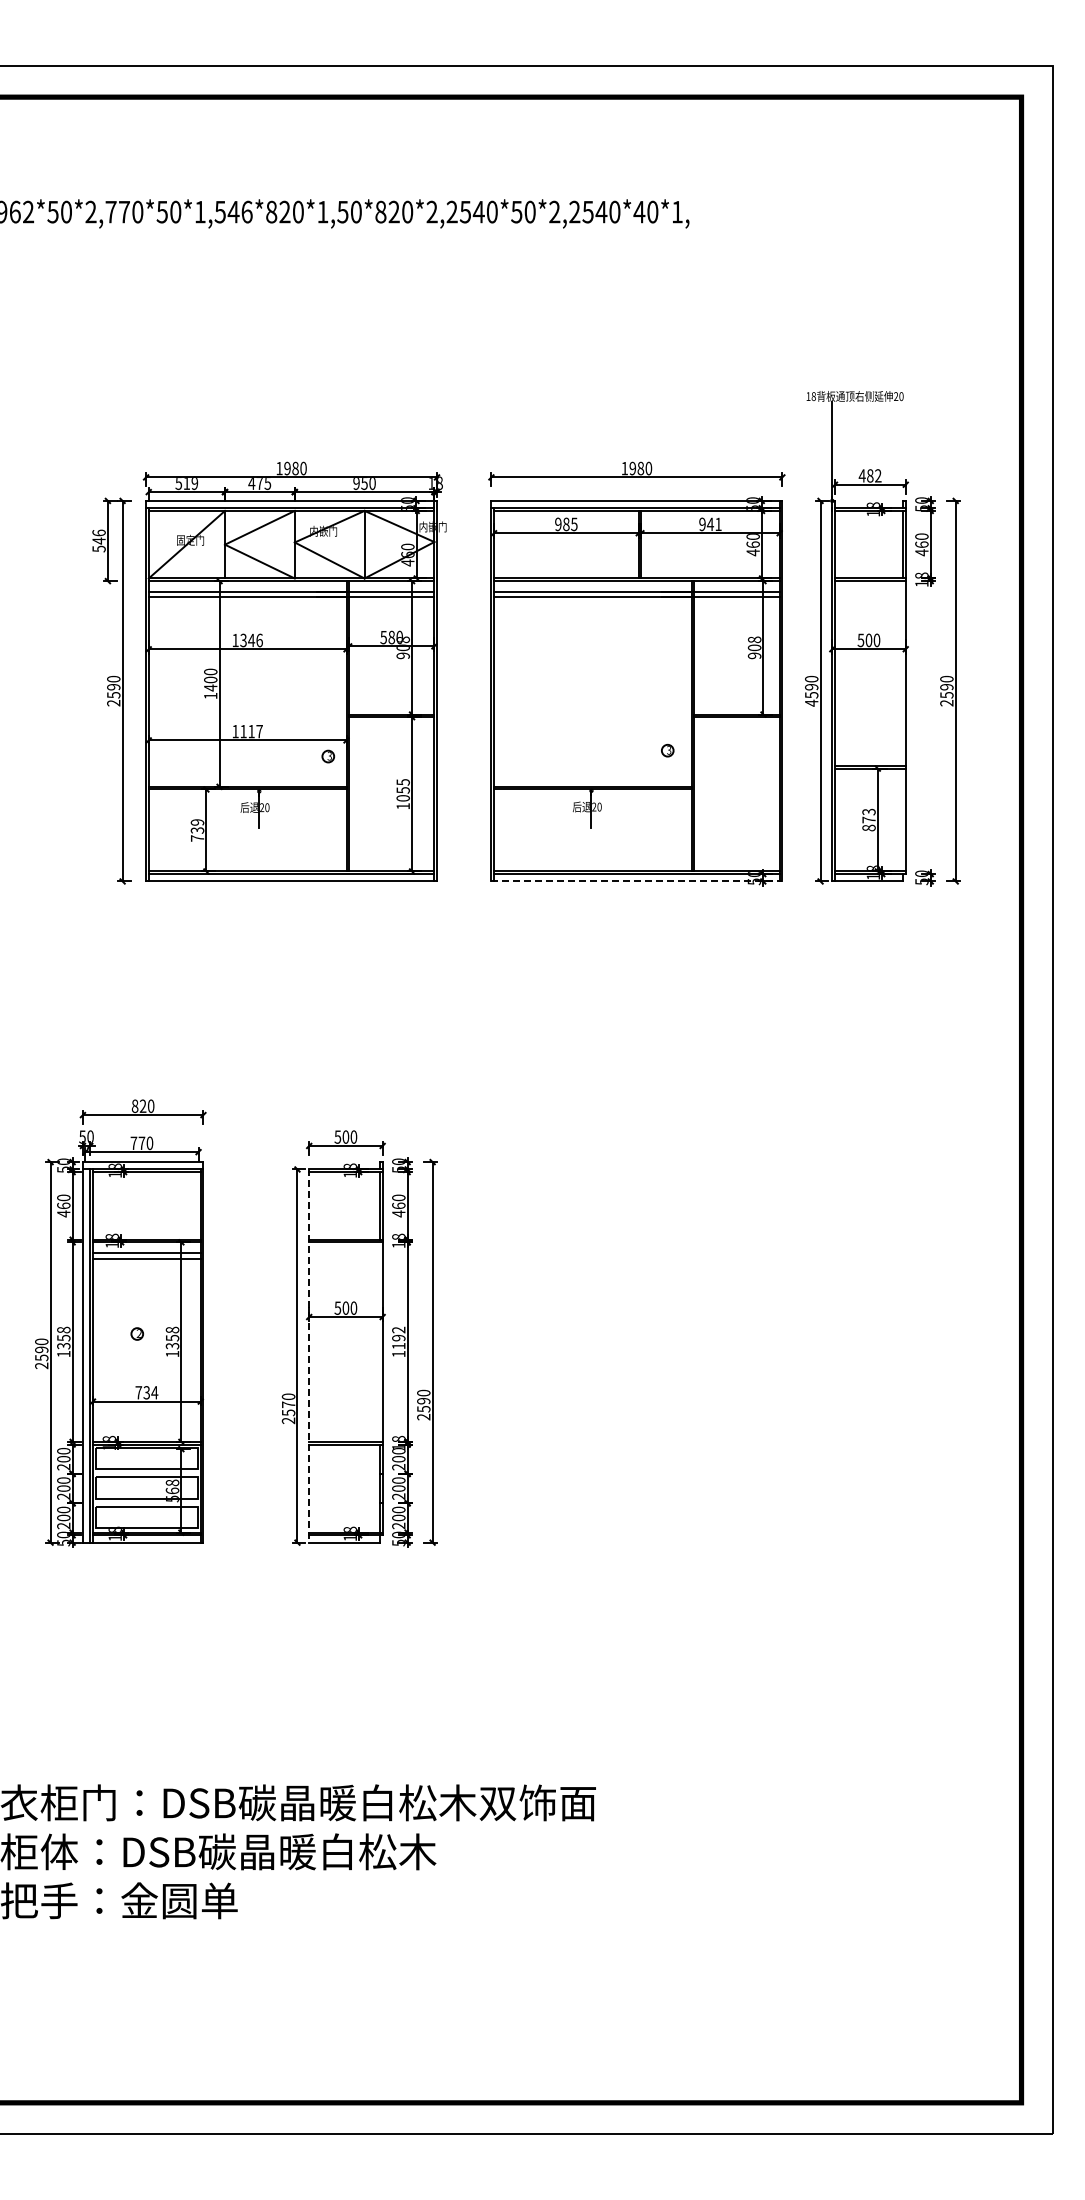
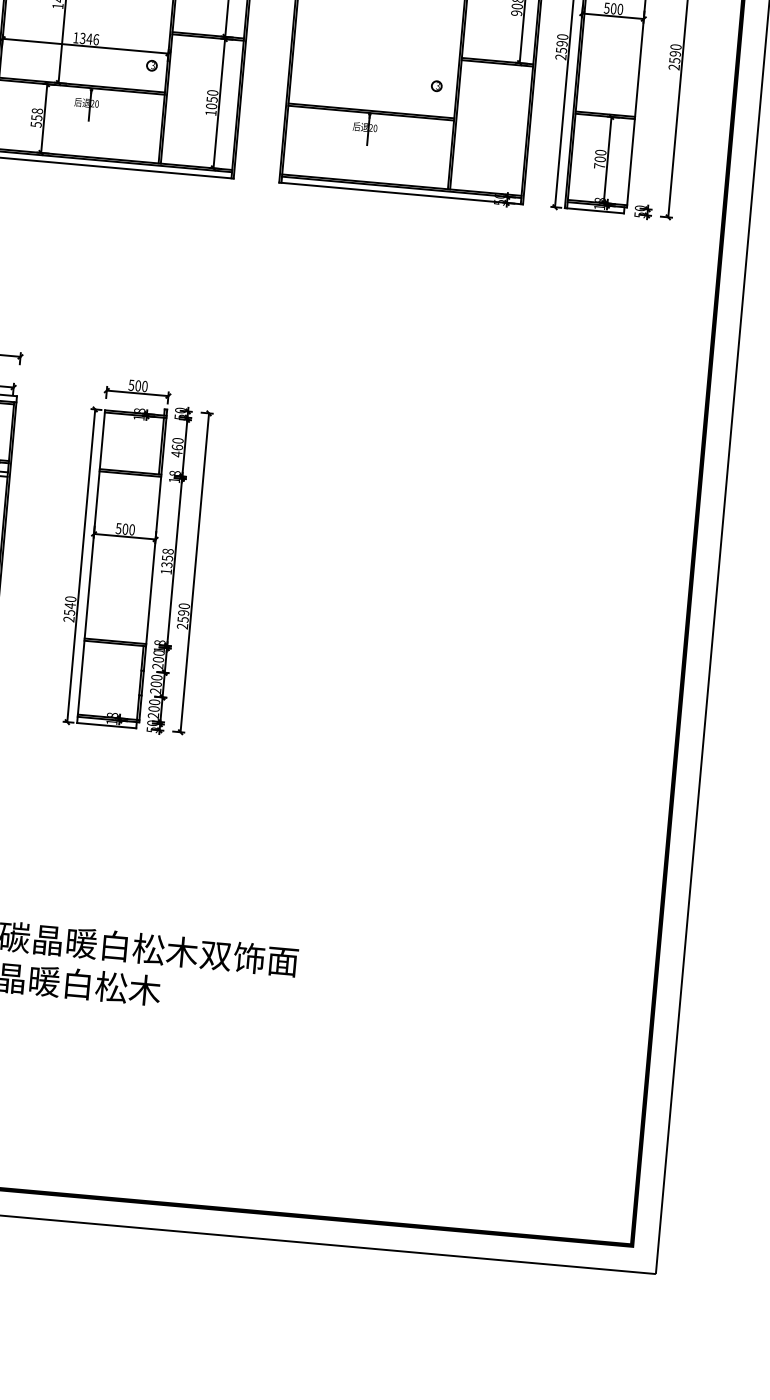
text: (811, 702) -> (560, 56), 4590 -> 2590
text: (251, 731) -> (89, 39), 1117 -> 1346
text: (402, 782) -> (212, 93), 1055 -> 1050
text: (868, 819) -> (599, 158), 873 -> 700
text: (197, 830) -> (36, 117), 739 -> 558
line: (637, 881) -> (401, 193), dashed -> solid
text: (398, 1337) -> (167, 557), 1192 -> 1358
line: (309, 1356) -> (91, 567), dashed -> solid
text: (288, 1404) -> (70, 605), 2570 -> 2540

